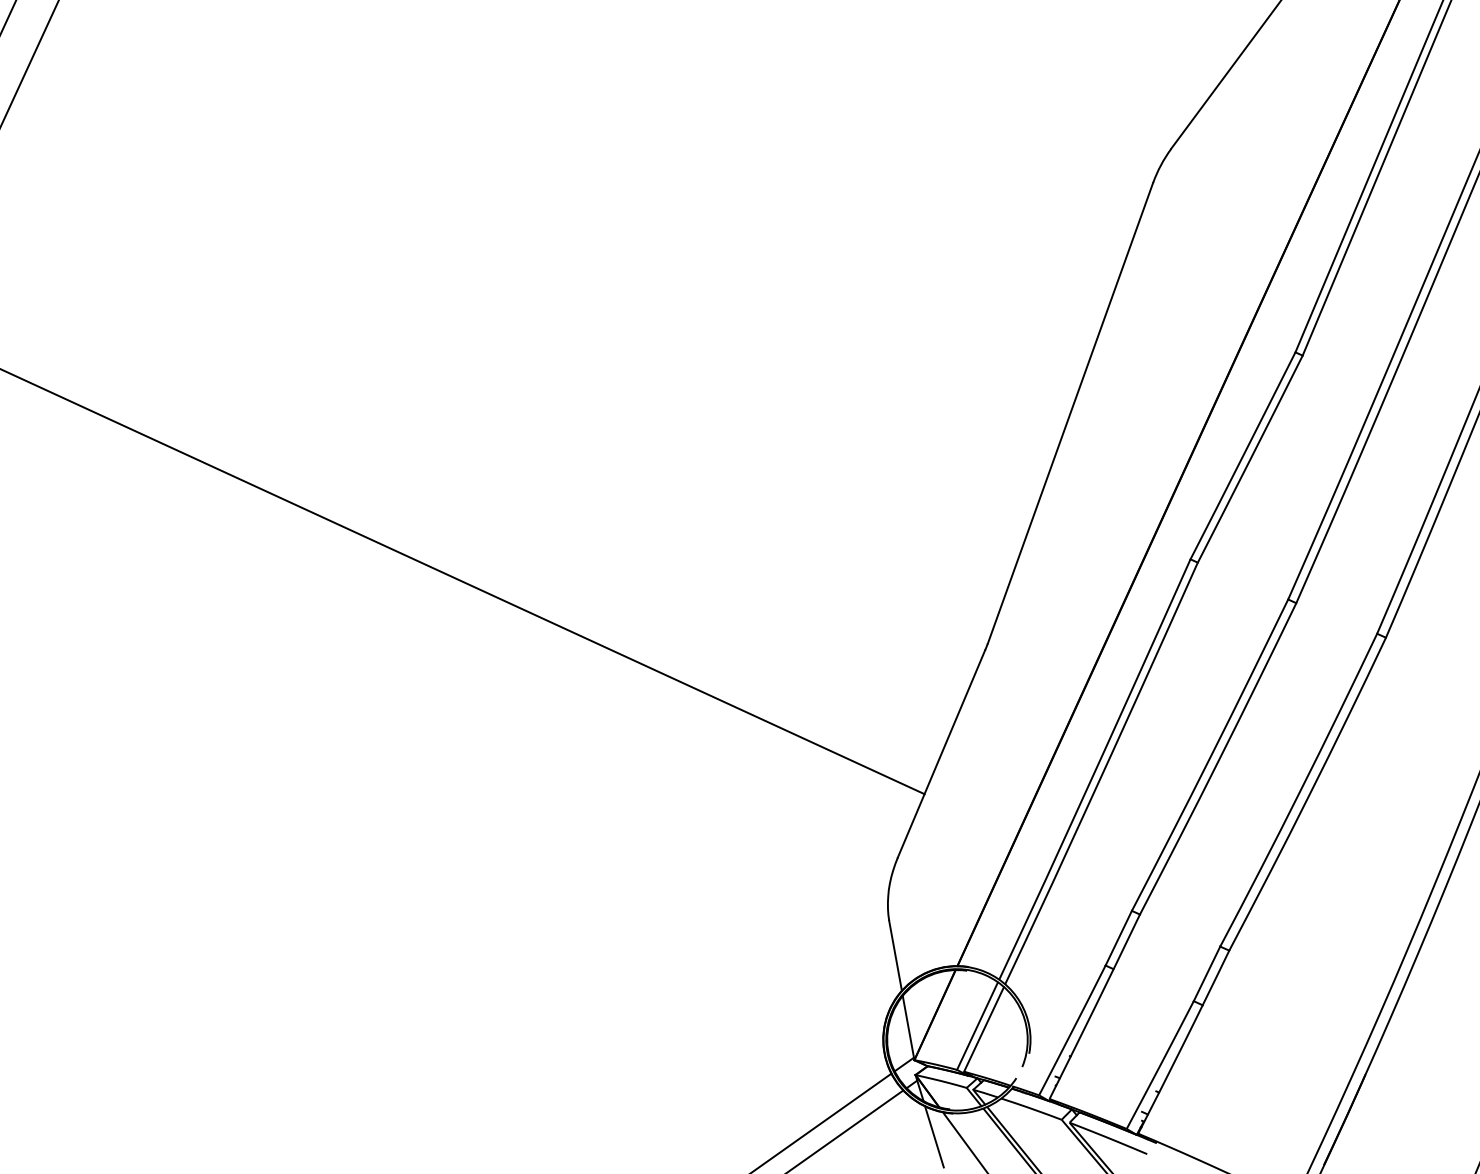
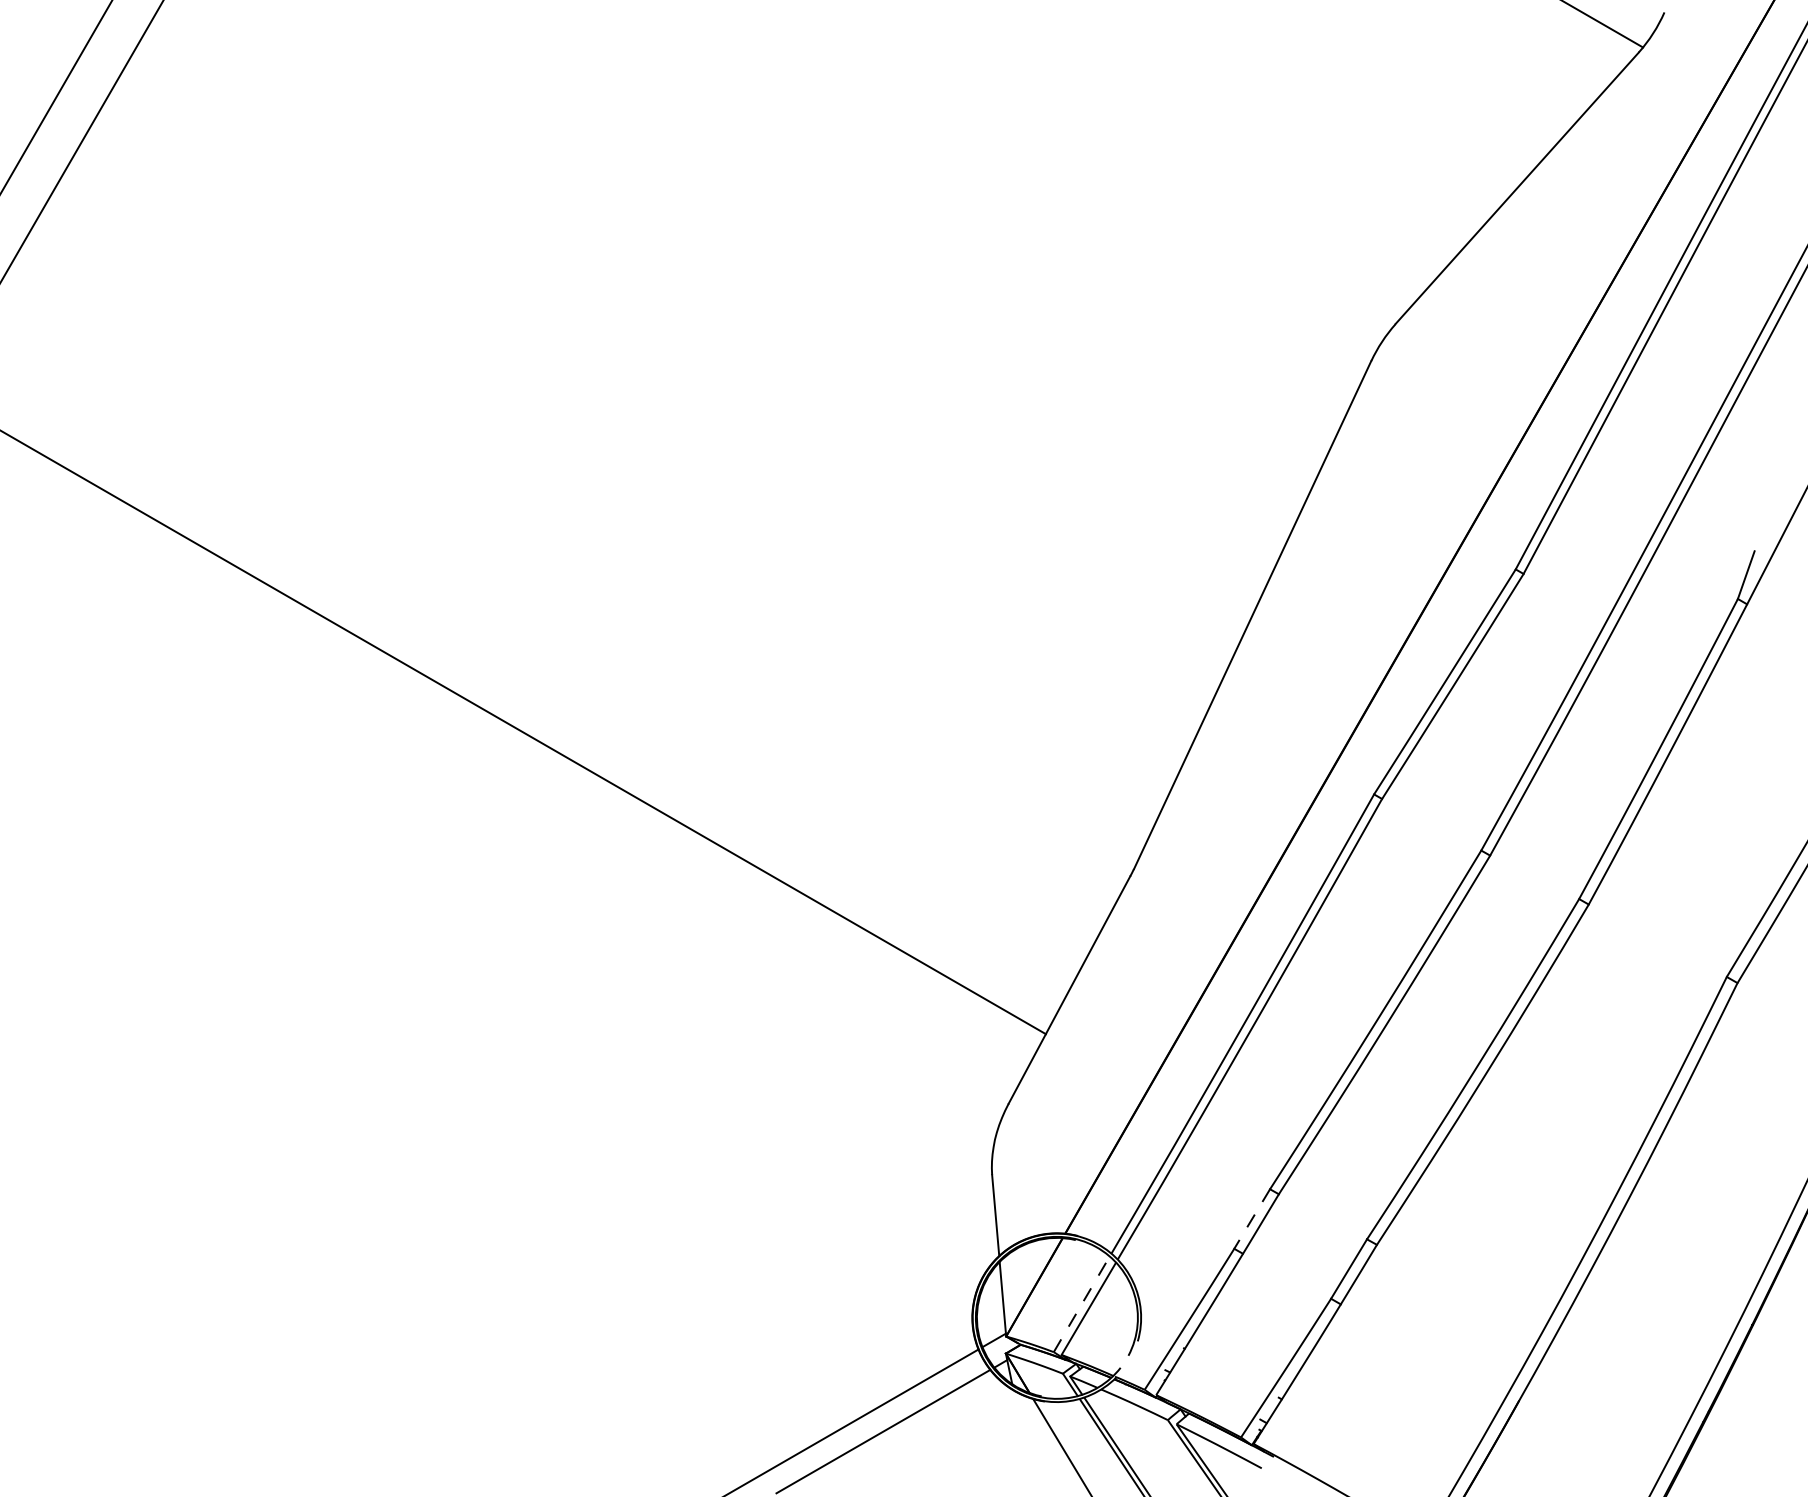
line: (1119, 938) -> (1252, 1219), solid -> dashed
line: (977, 1025) -> (1081, 1303), solid -> dashed
line: (934, 1136) -> (1020, 1425), removed

